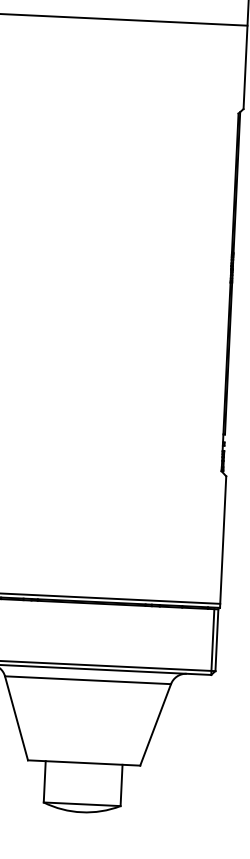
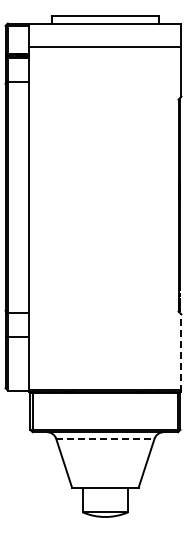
line: (223, 542) -> (181, 353), solid -> dashed
line: (88, 679) -> (105, 438), solid -> dashed

